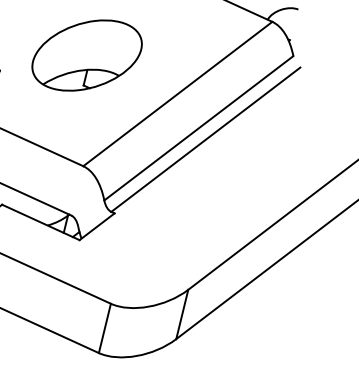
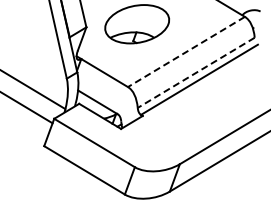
line: (178, 94) -> (186, 52), solid -> dashed
line: (197, 129) -> (195, 73), solid -> dashed

